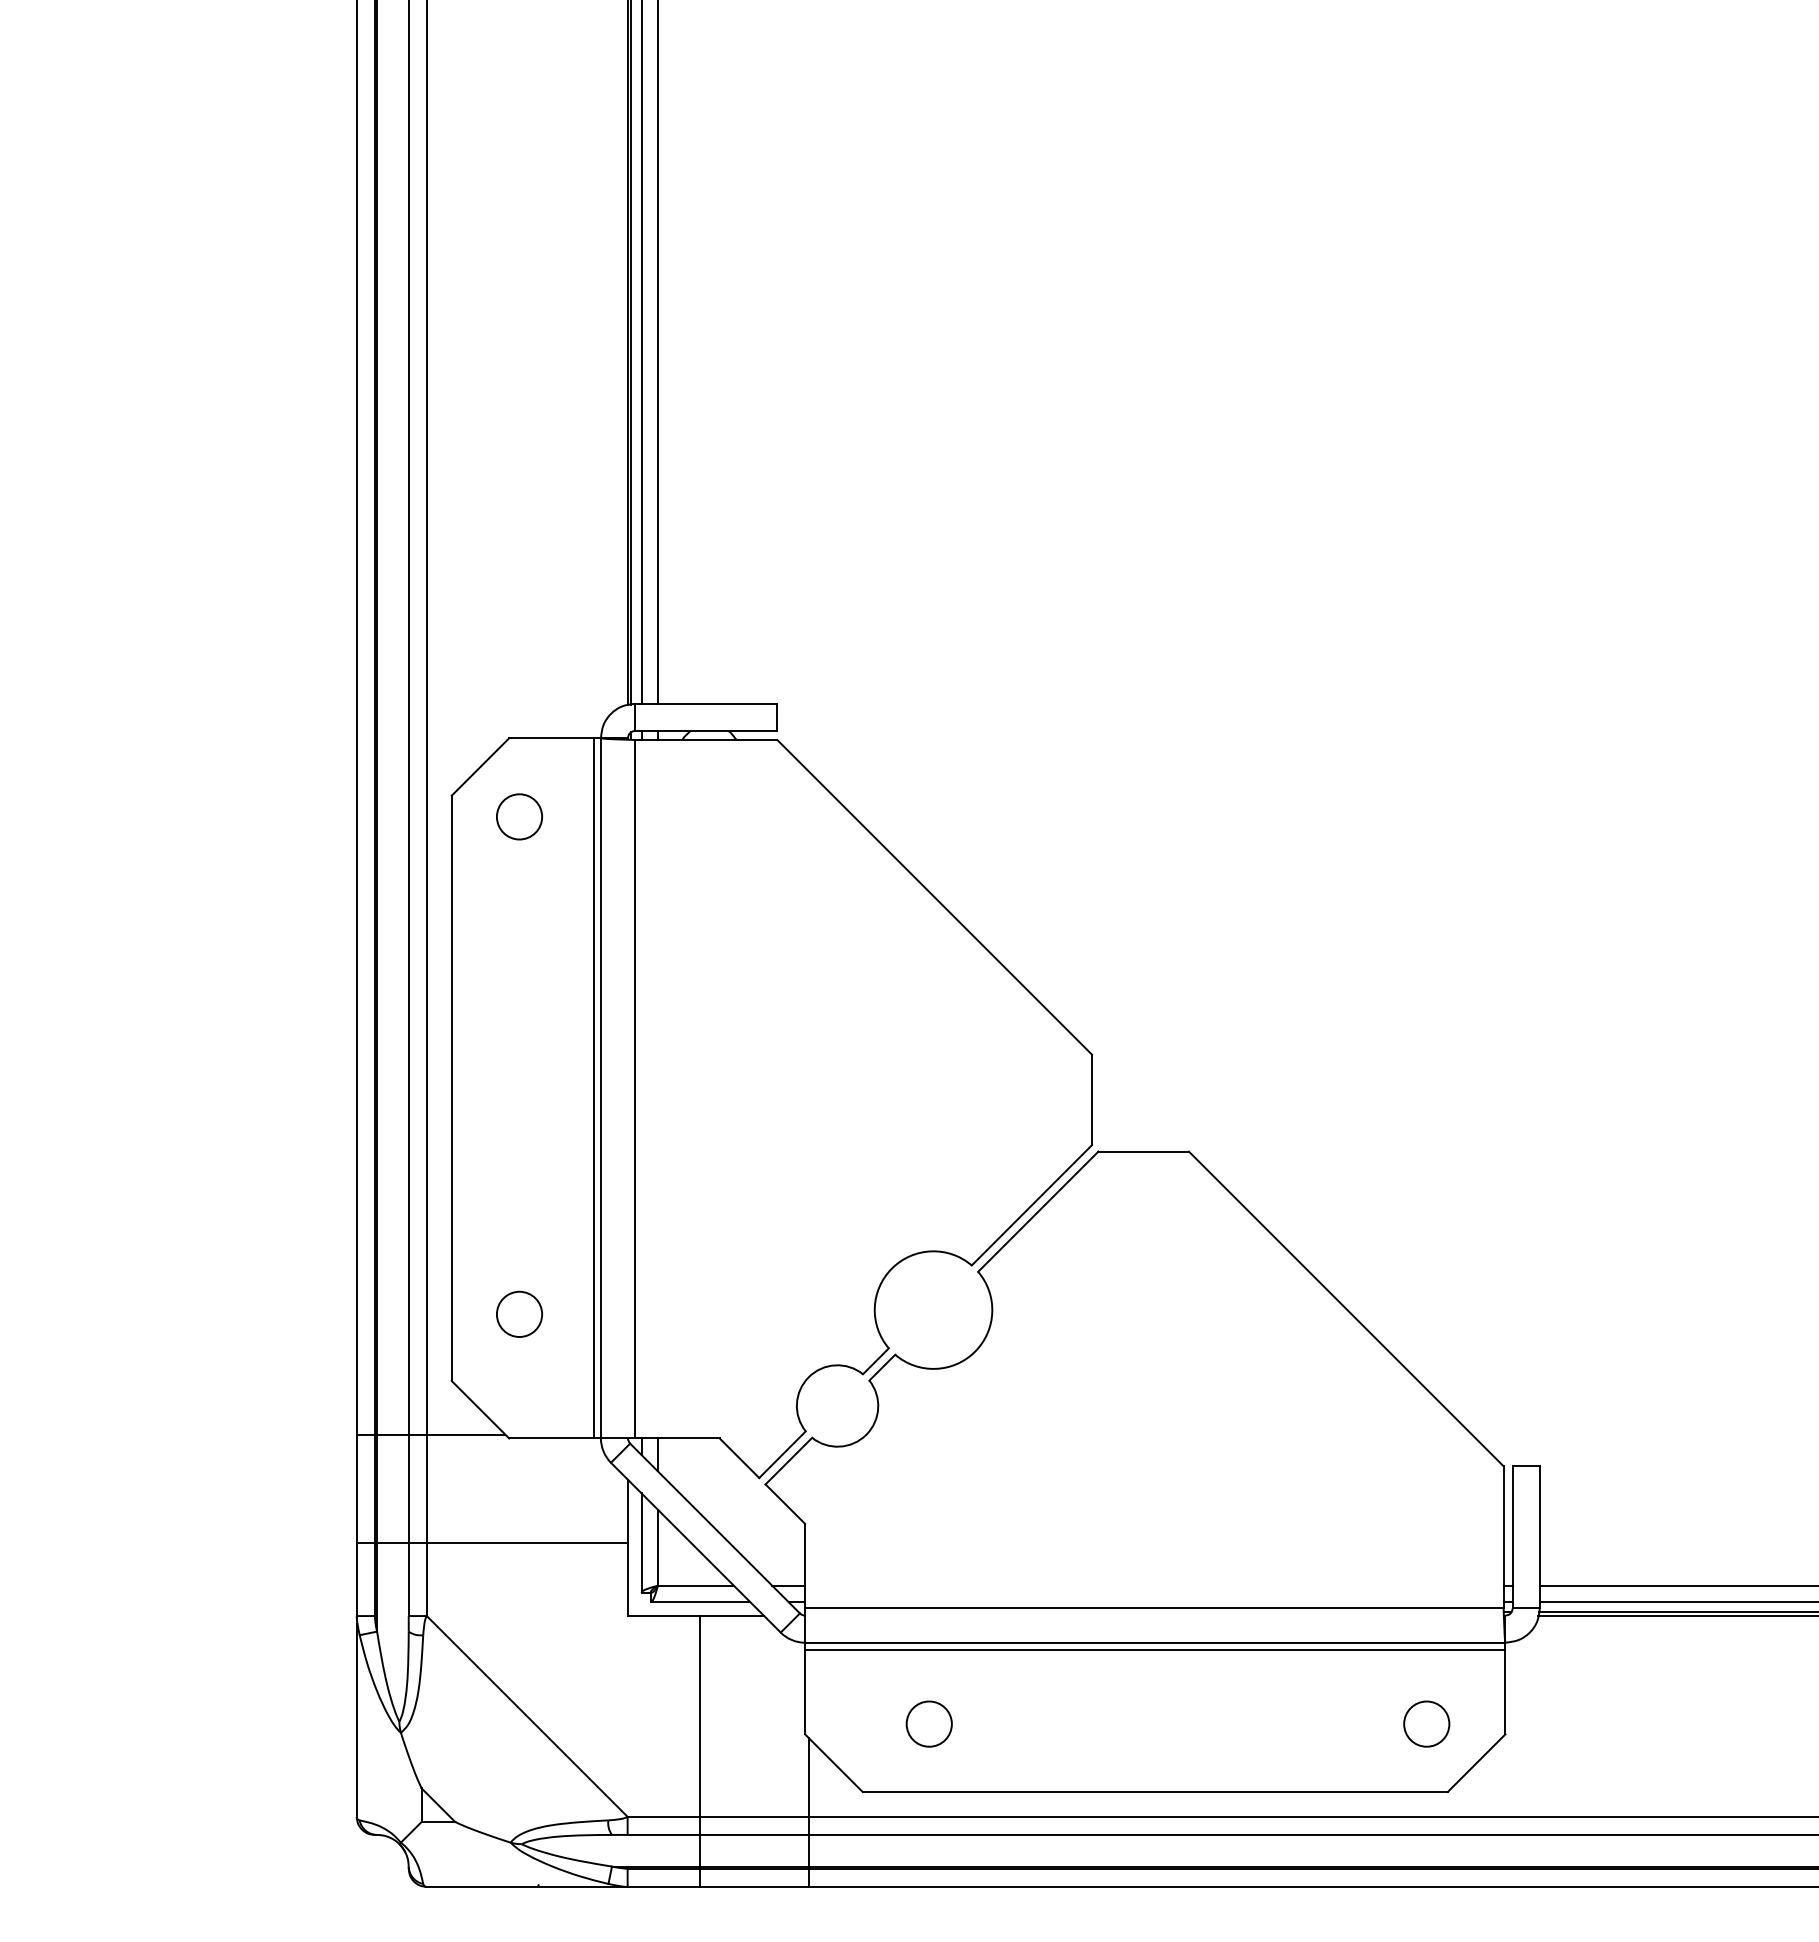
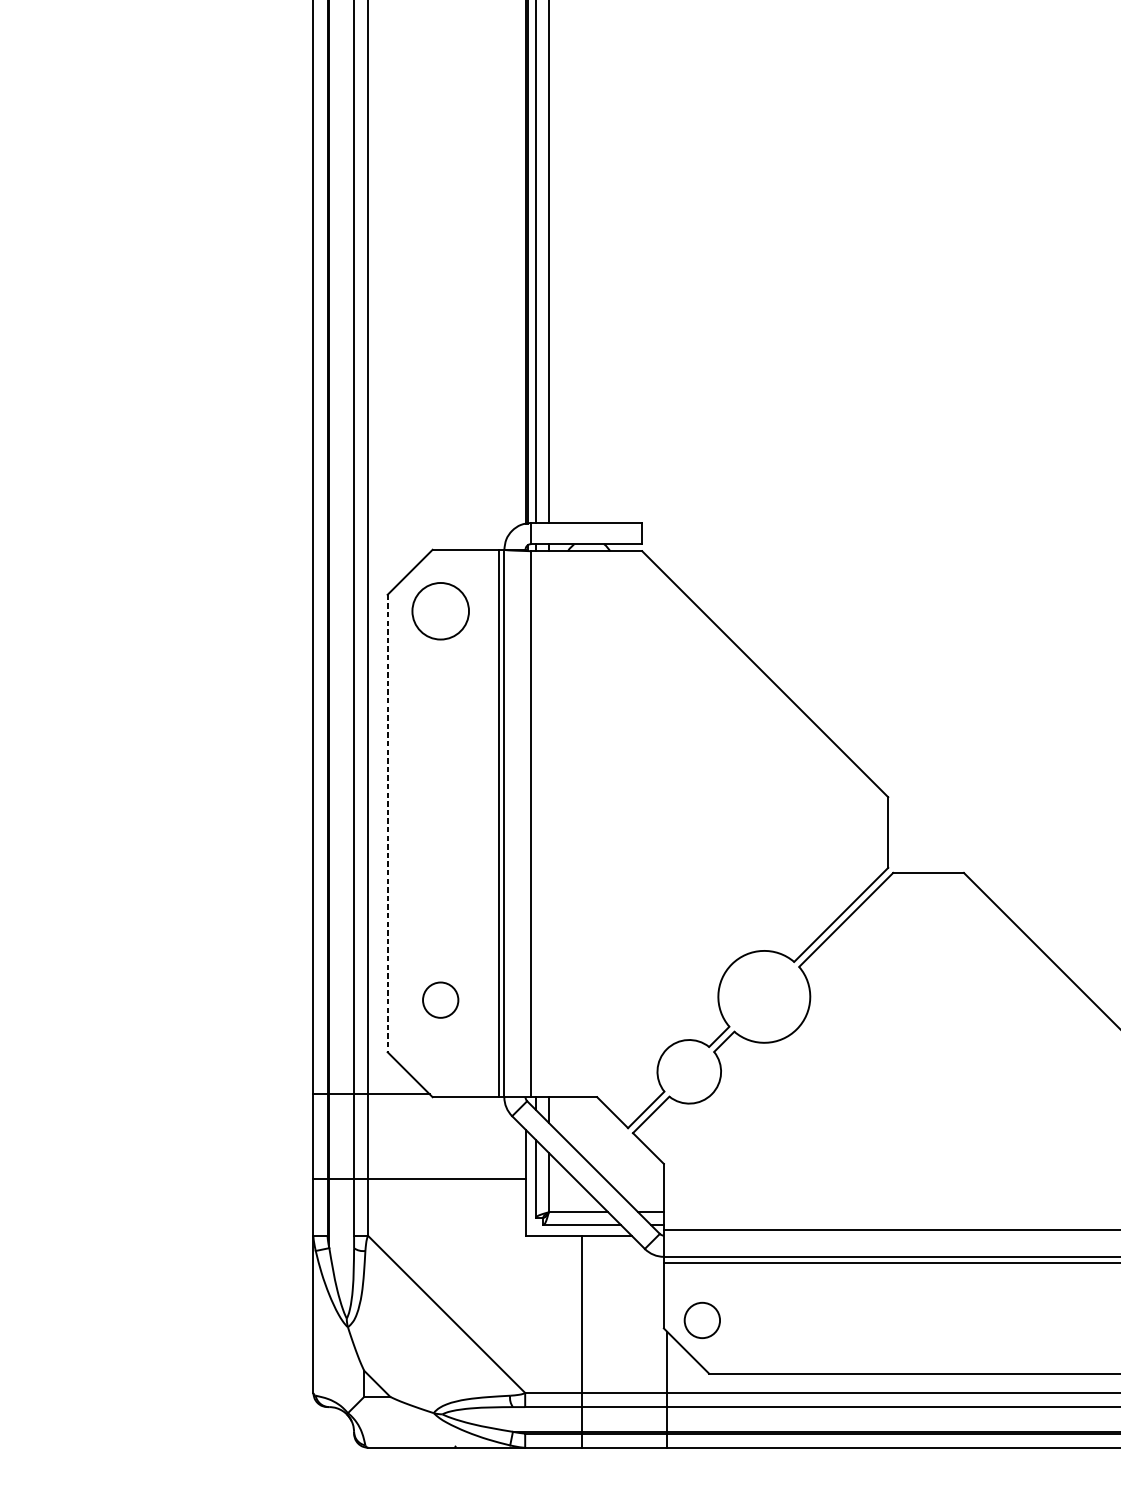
circle: (519, 816) -> (440, 610), size x1.6
line: (451, 1088) -> (387, 823), solid -> dashed
circle: (928, 1723) -> (701, 1319), moved

